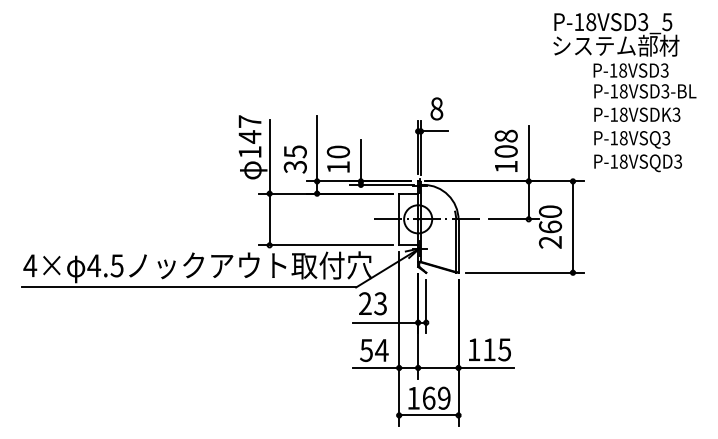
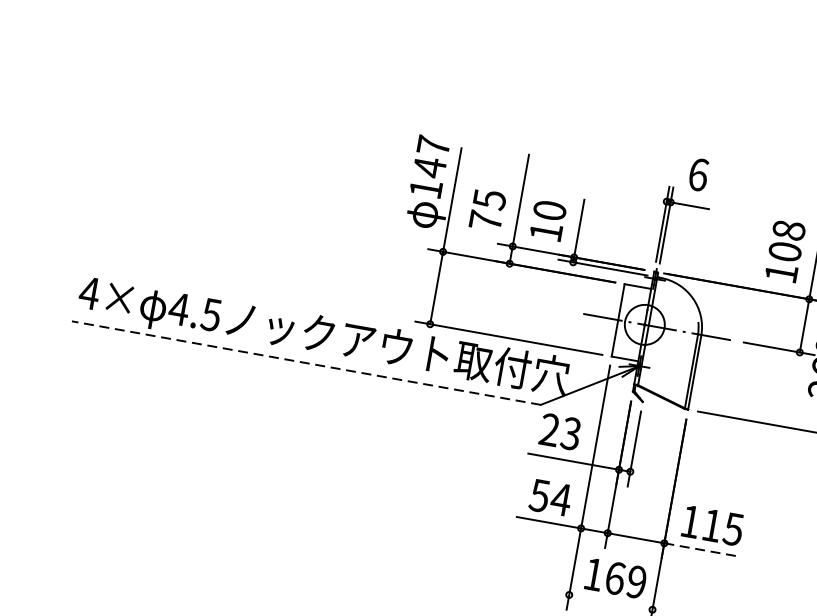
text: (436, 108) -> (698, 174), 8 -> 6
text: (294, 166) -> (484, 219), 35 -> 75
line: (188, 287) -> (305, 363), solid -> dashed
line: (486, 367) -> (703, 549), solid -> dashed
line: (428, 415) -> (610, 602), removed

